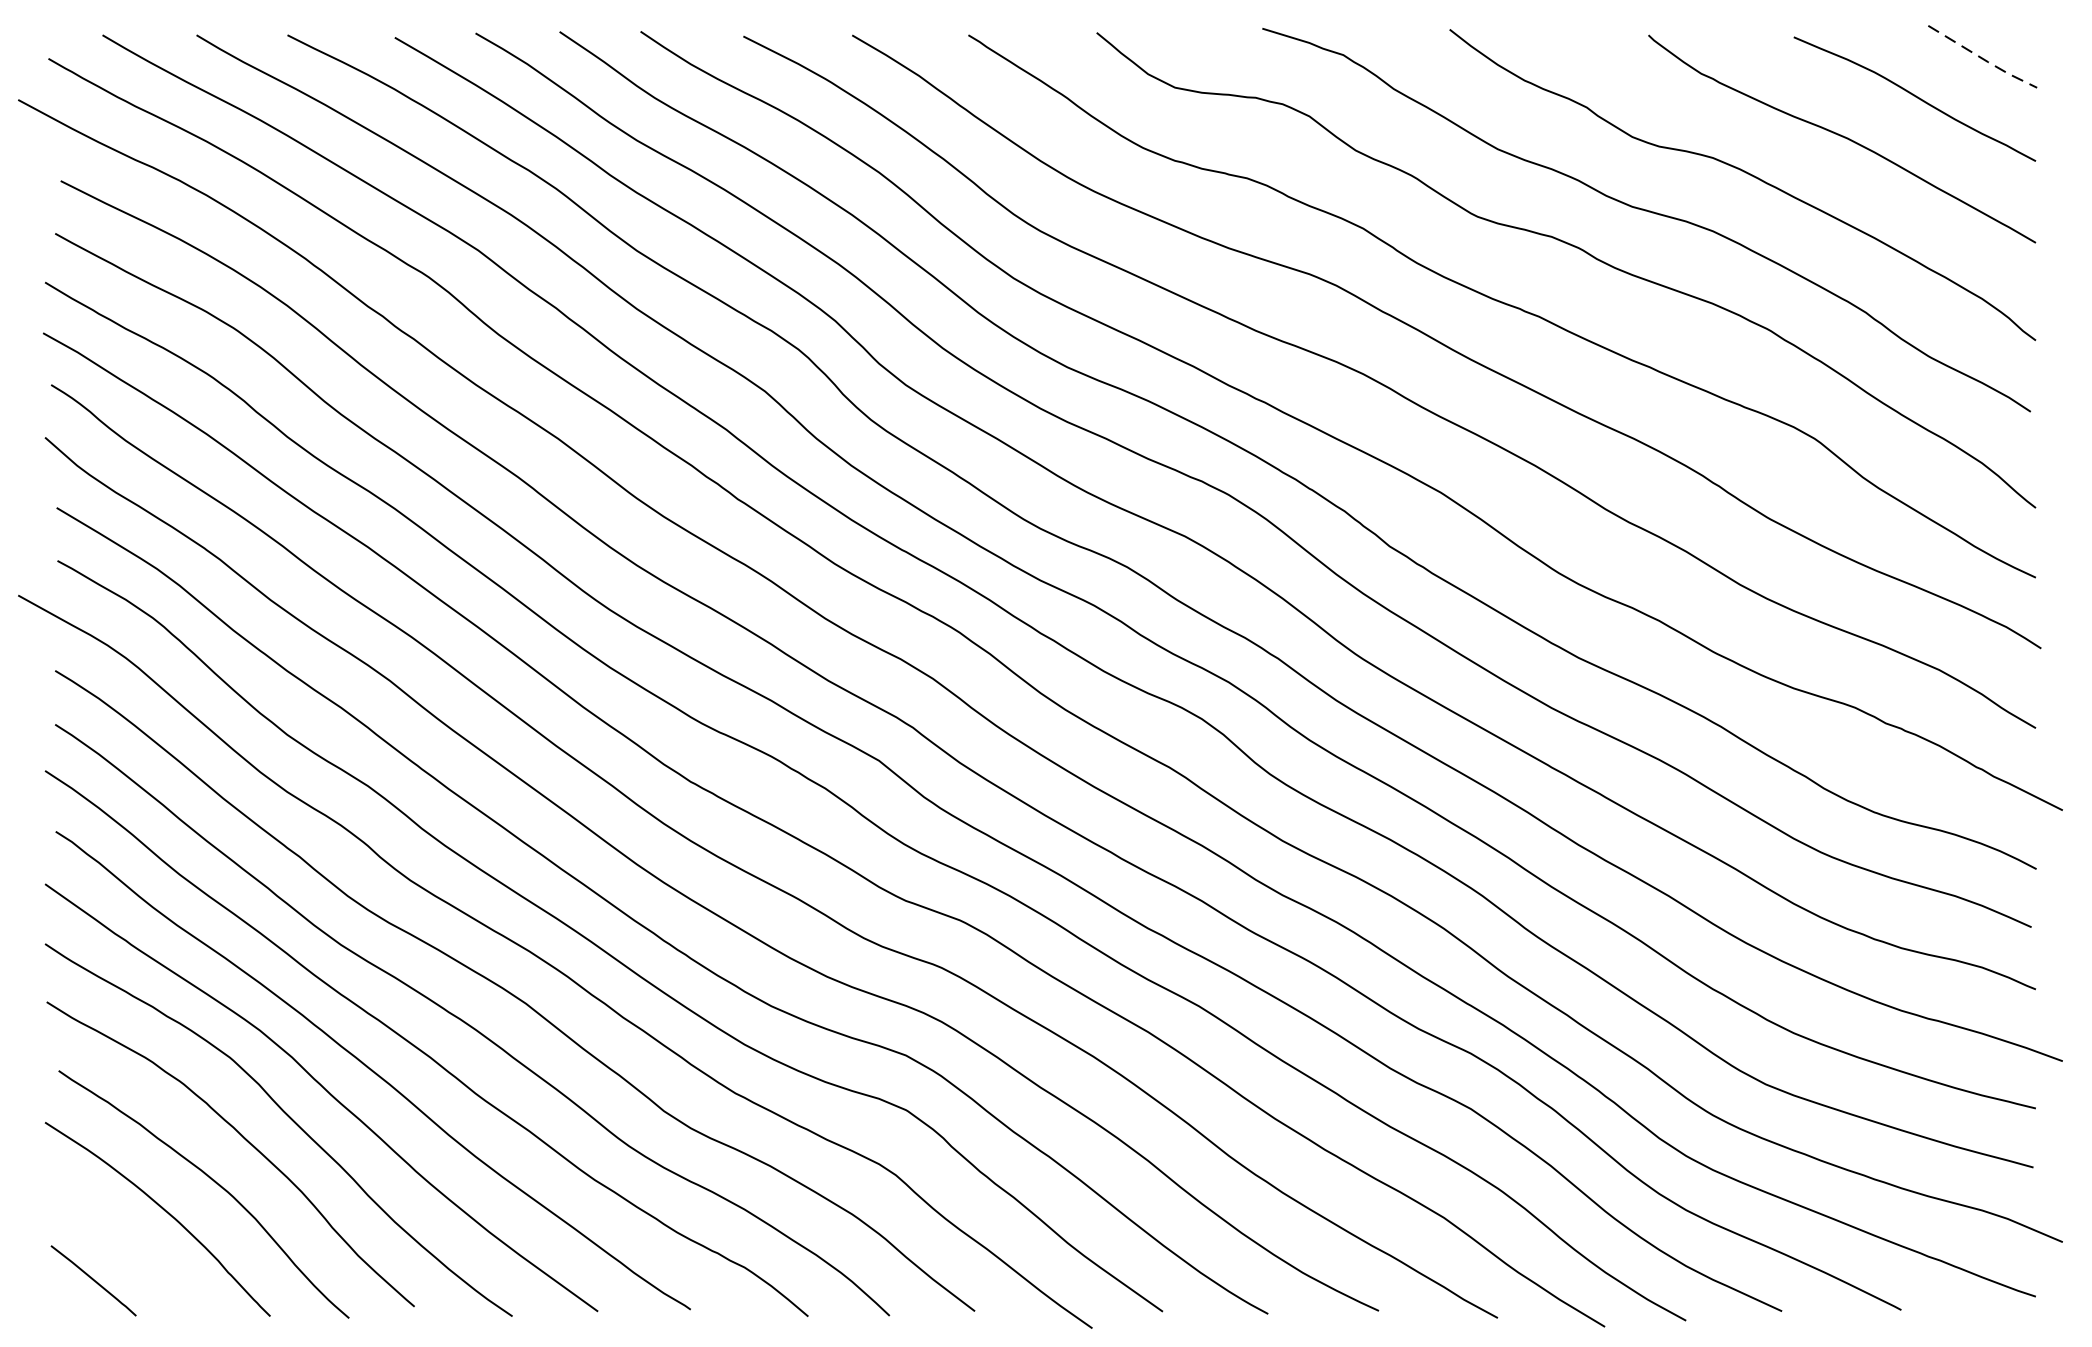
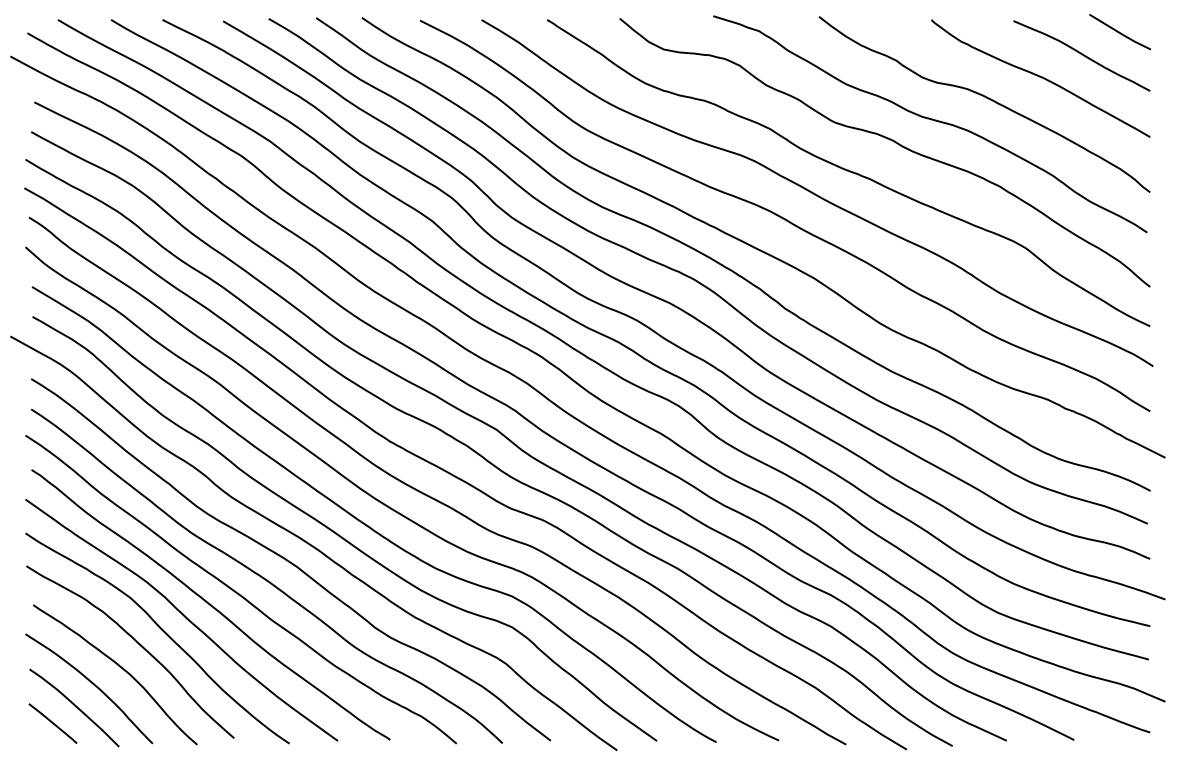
line: (1983, 59) -> (1120, 33), dashed -> solid
curve: (131, 1250) -> (74, 706), added

